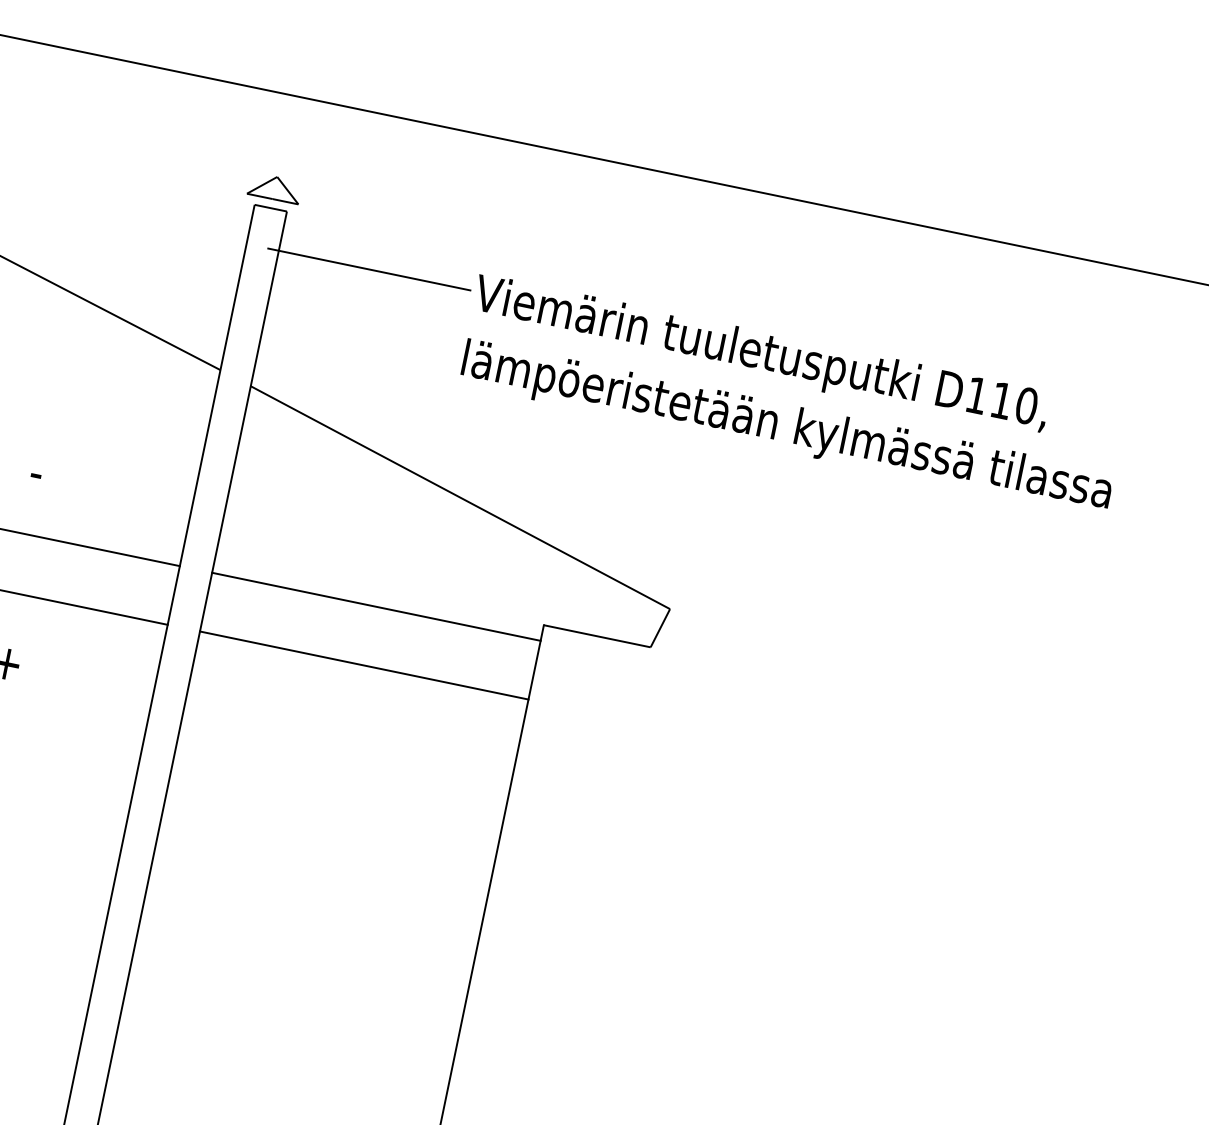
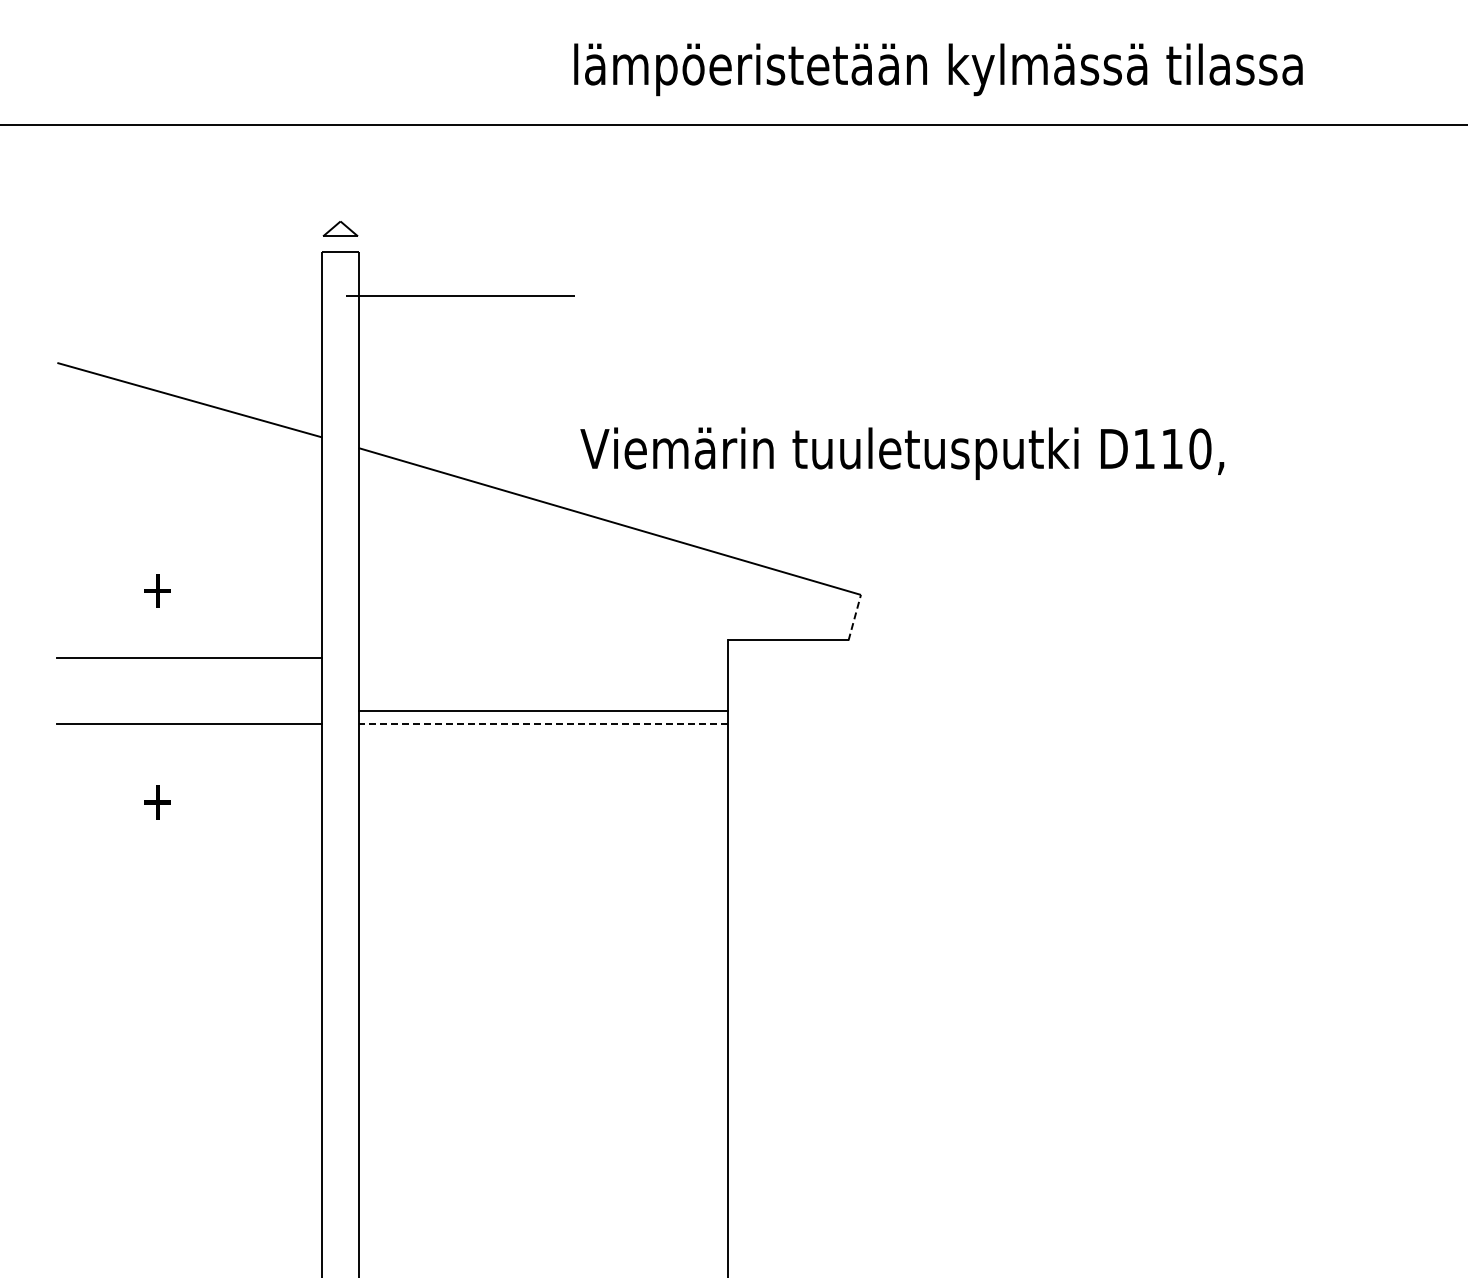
part: (274, 187) -> (340, 228), size x0.6
text: (761, 355) -> (902, 453), moved
text: (786, 428) -> (938, 69), moved
text: (43, 475) -> (155, 590), - -> +
line: (376, 607) -> (543, 711), moved
line: (660, 628) -> (854, 617), solid -> dashed
line: (364, 665) -> (543, 724), solid -> dashed

